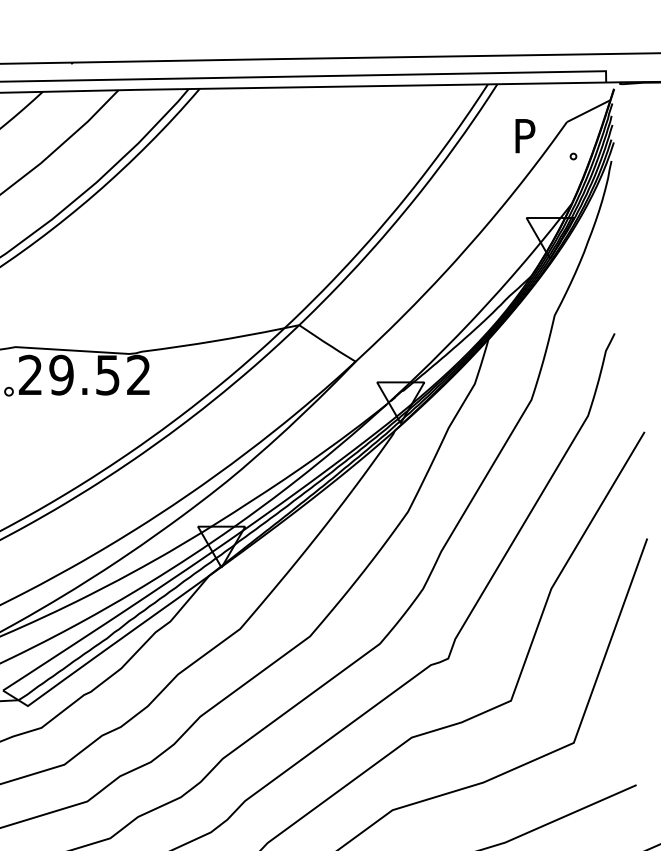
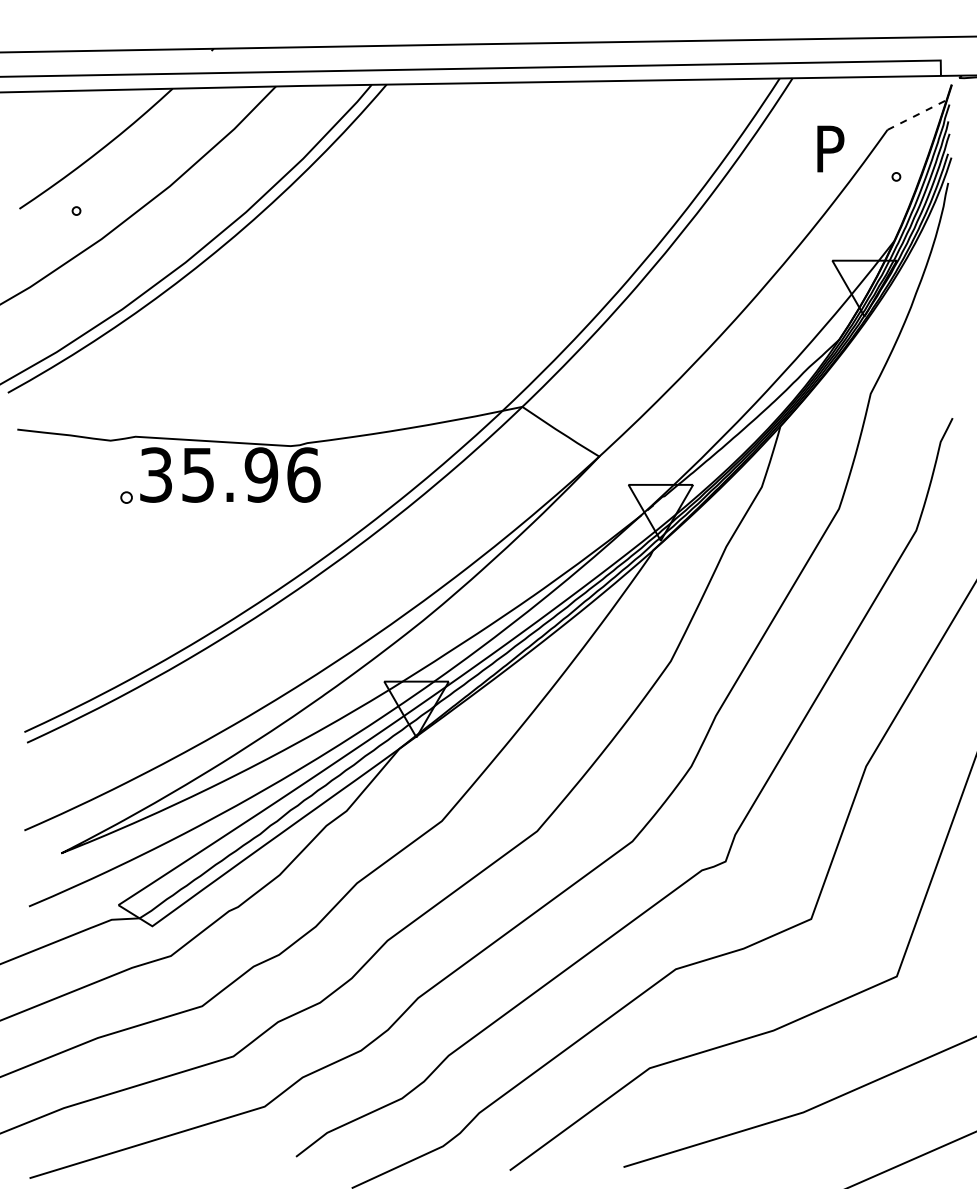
line: (588, 110) -> (917, 114), solid -> dashed
text: (85, 374) -> (230, 474), 29.52 -> 35.96

